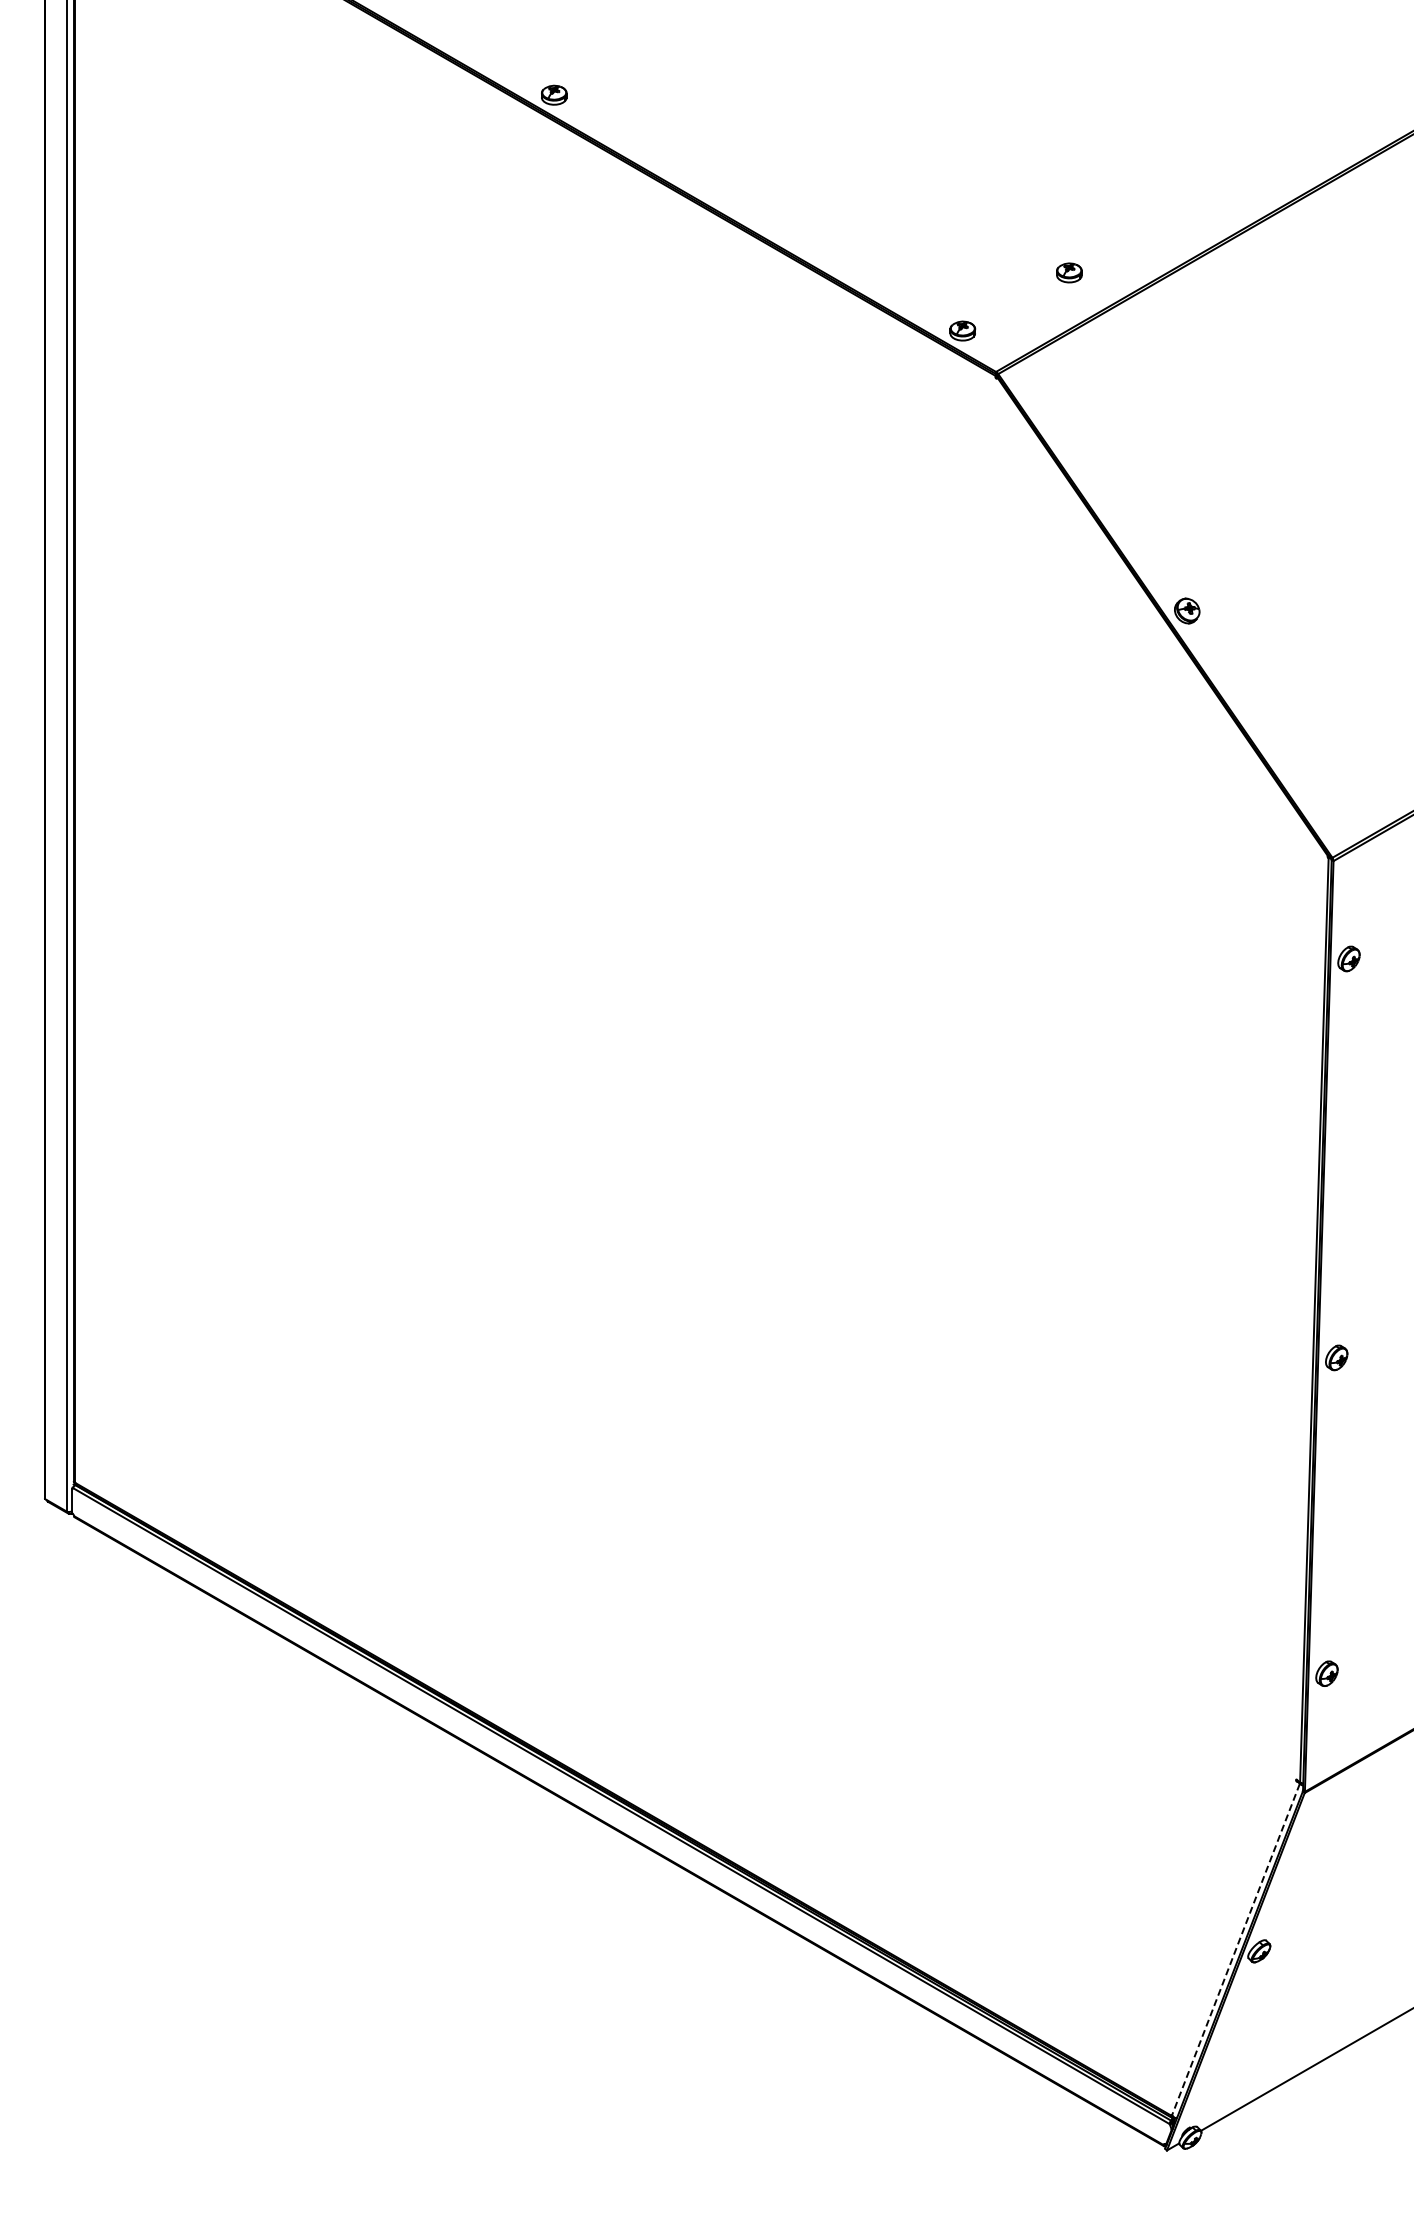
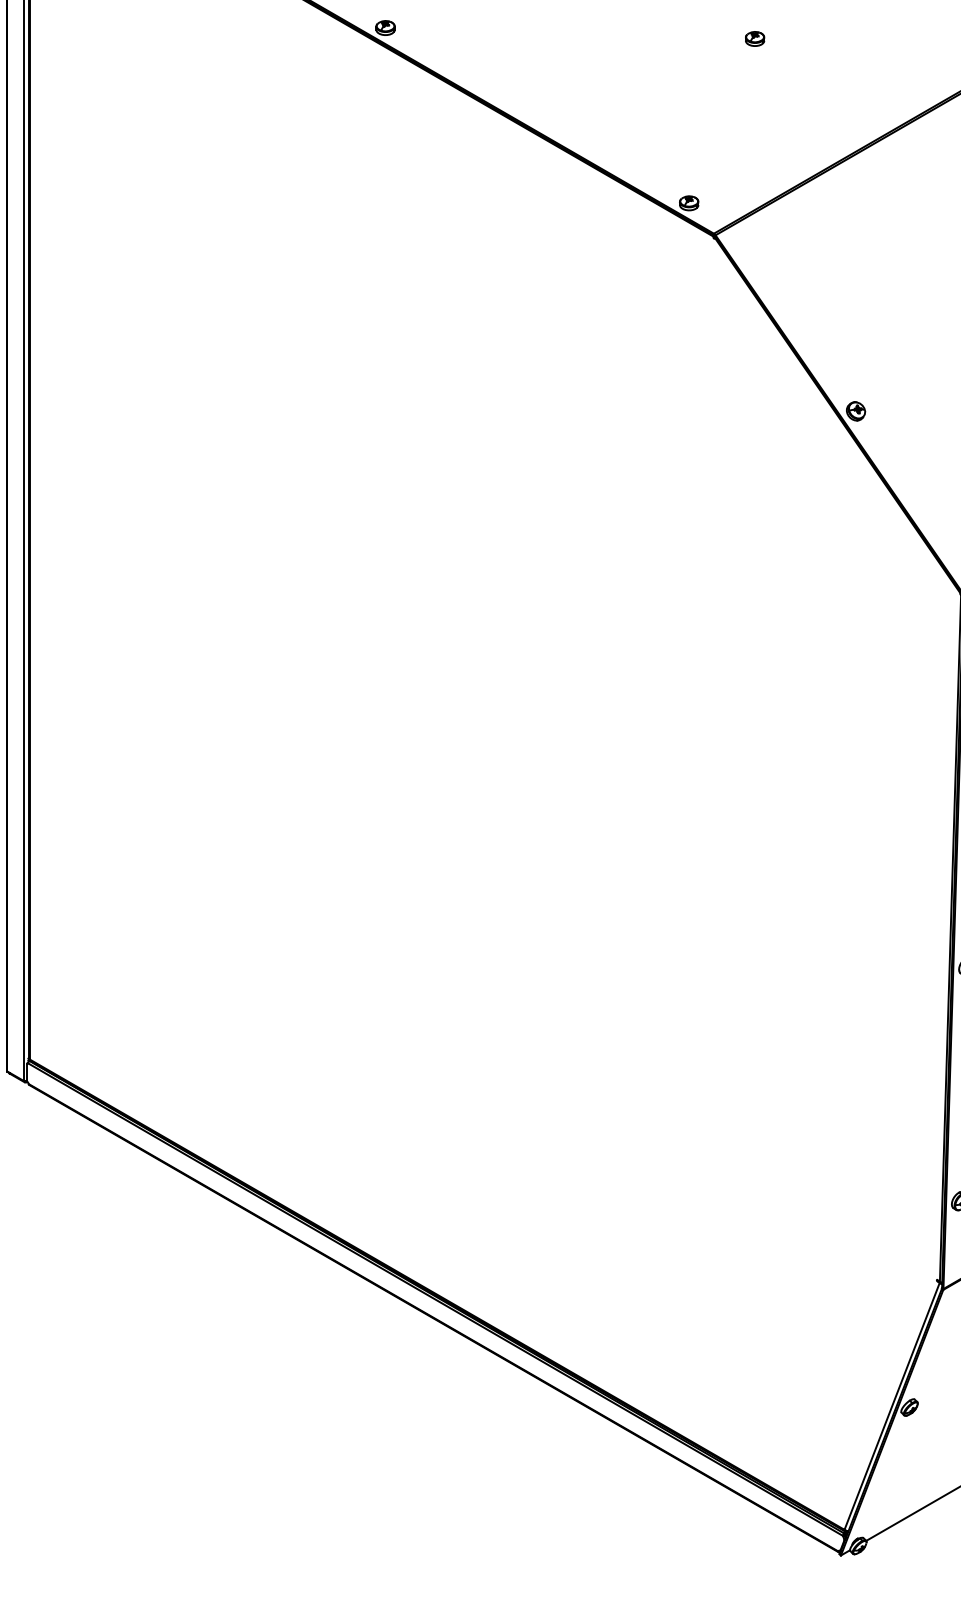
part: (1069, 272) -> (755, 38), moved
line: (1235, 1949) -> (891, 1406), dashed -> solid

